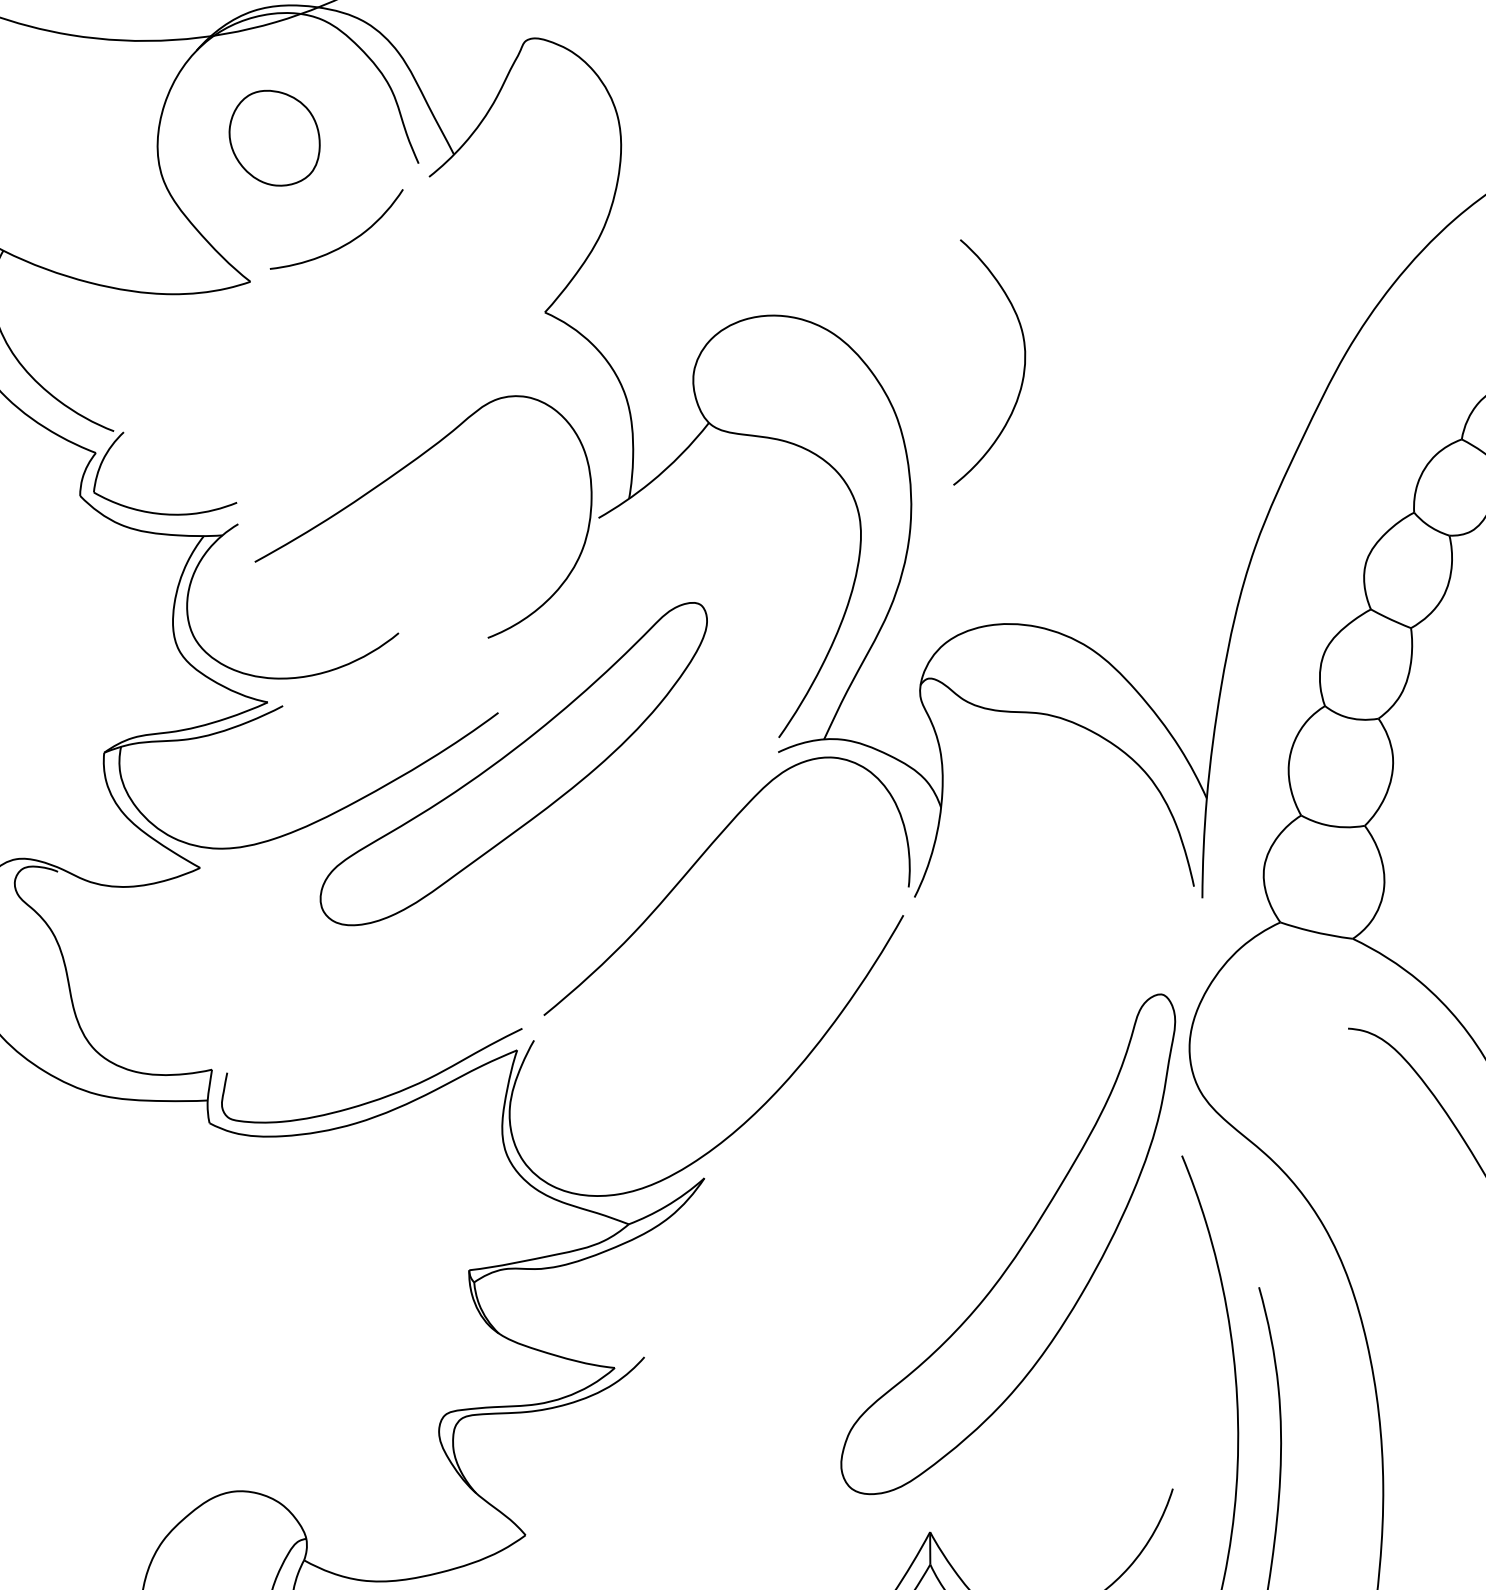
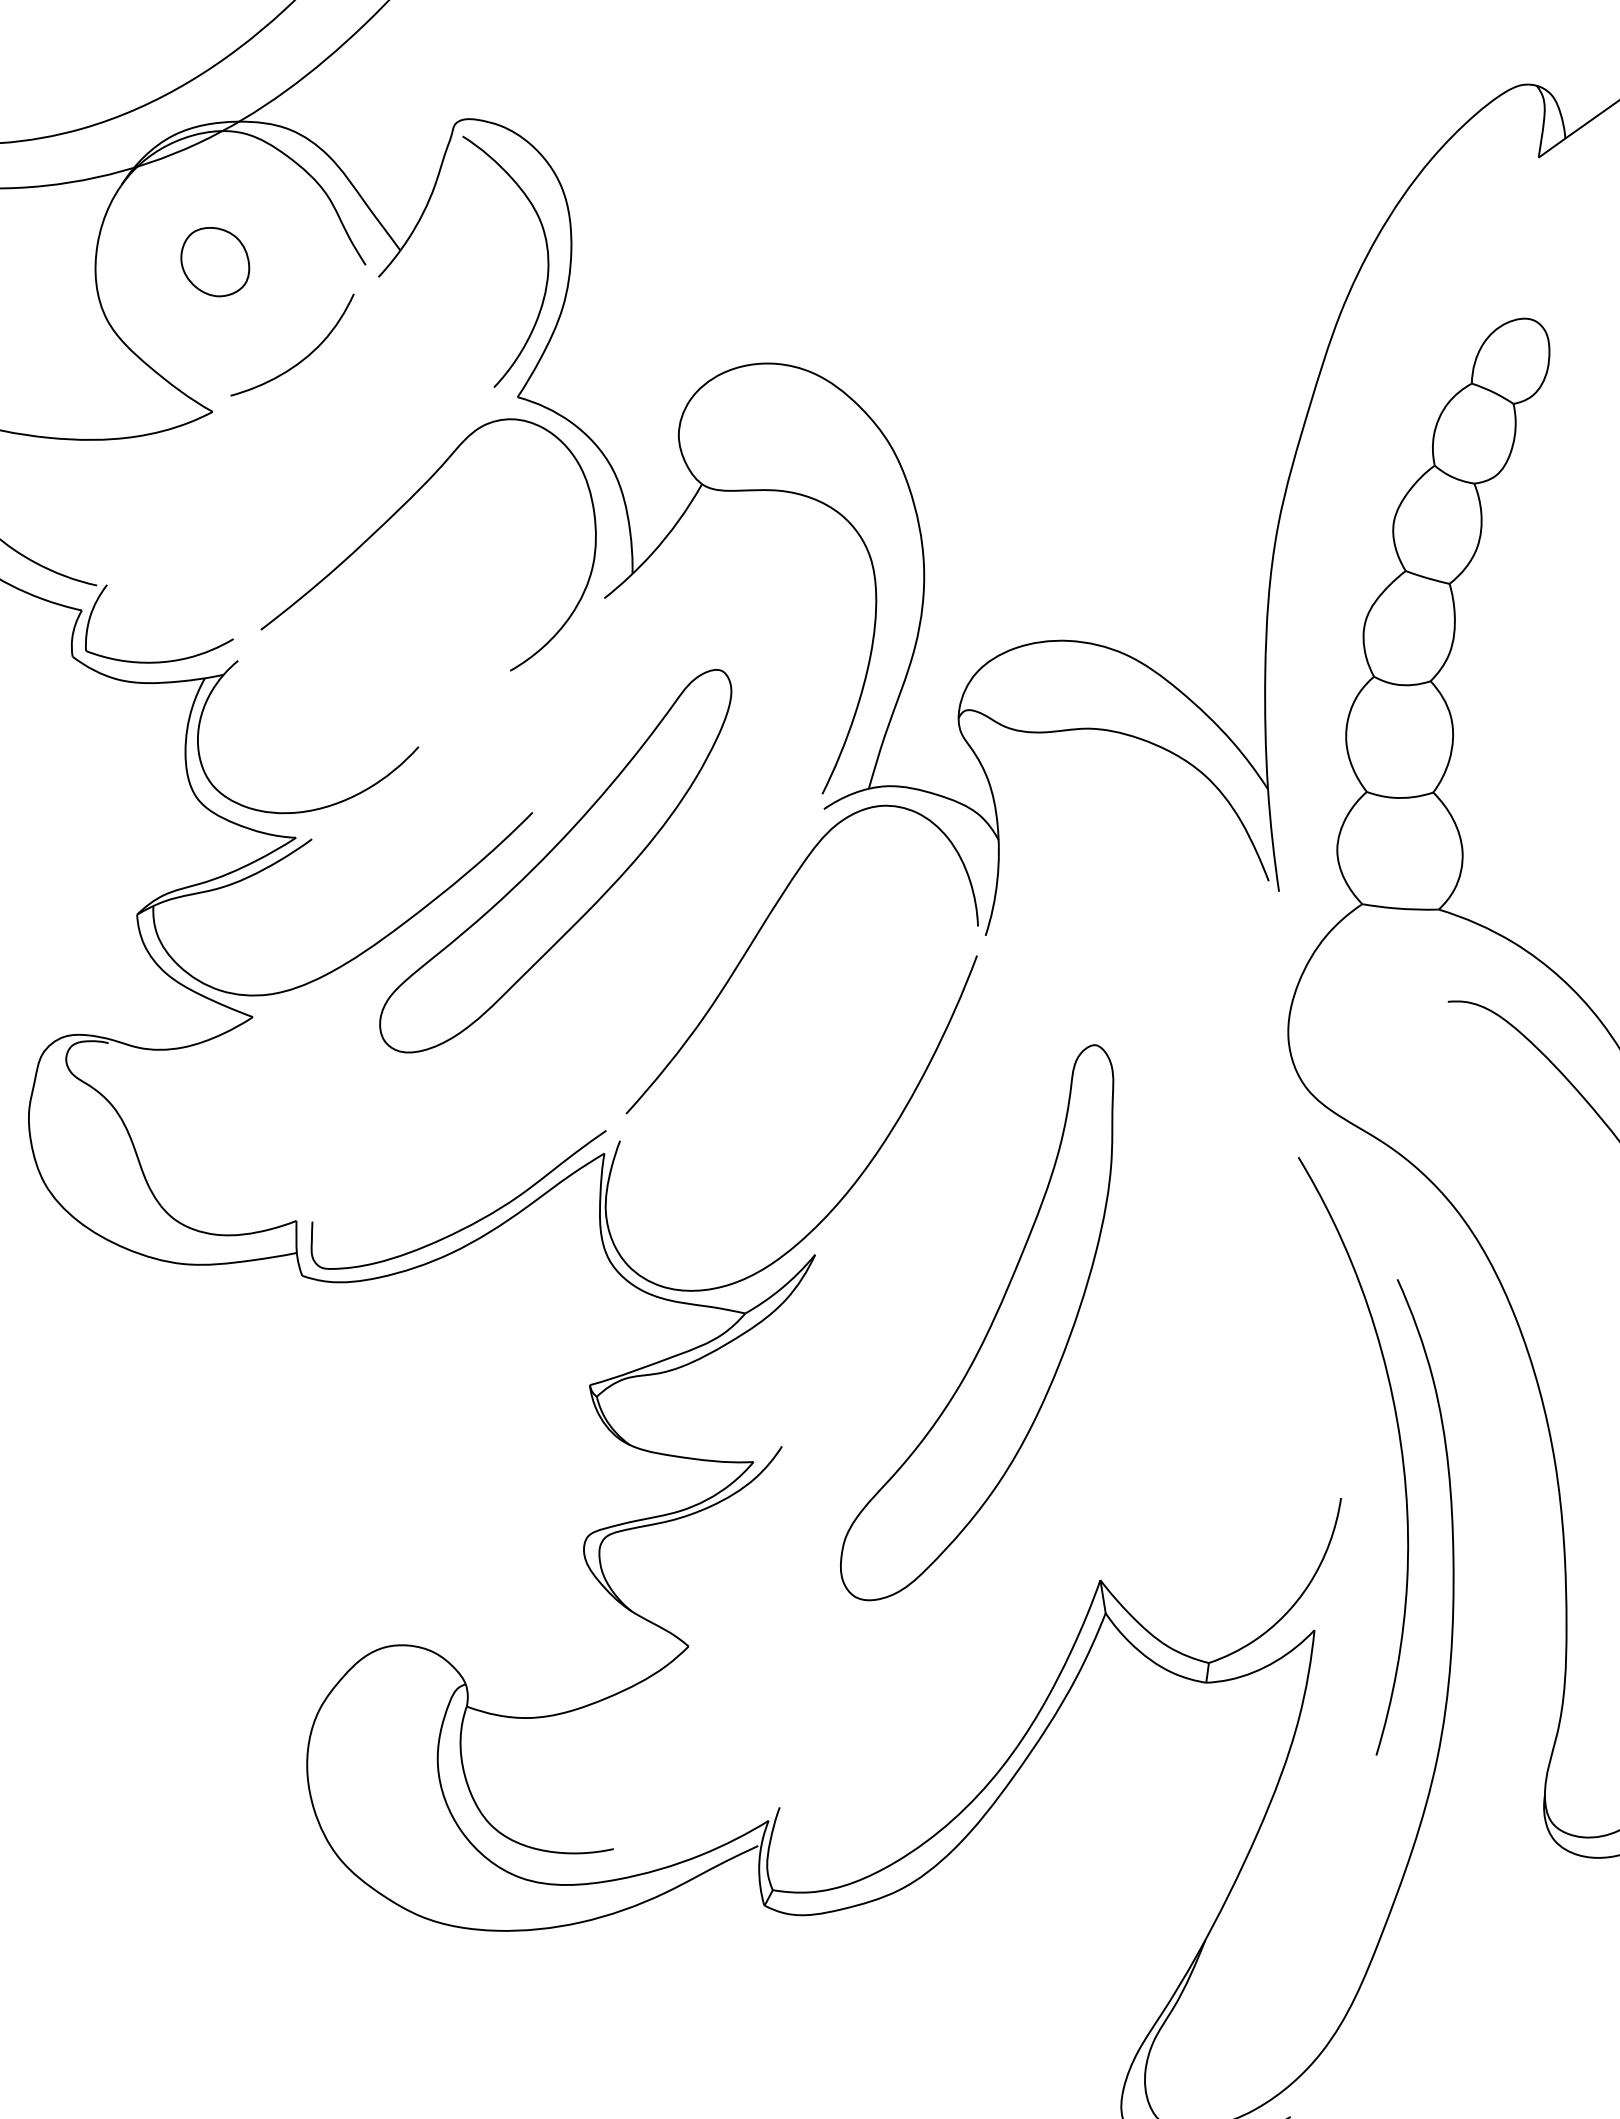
part: (275, 138) -> (215, 262), size x0.71
curve: (1023, 372) -> (547, 261), moved
curve: (403, 469) -> (397, 512), moved
part: (1018, 1250) -> (988, 1328), moved

